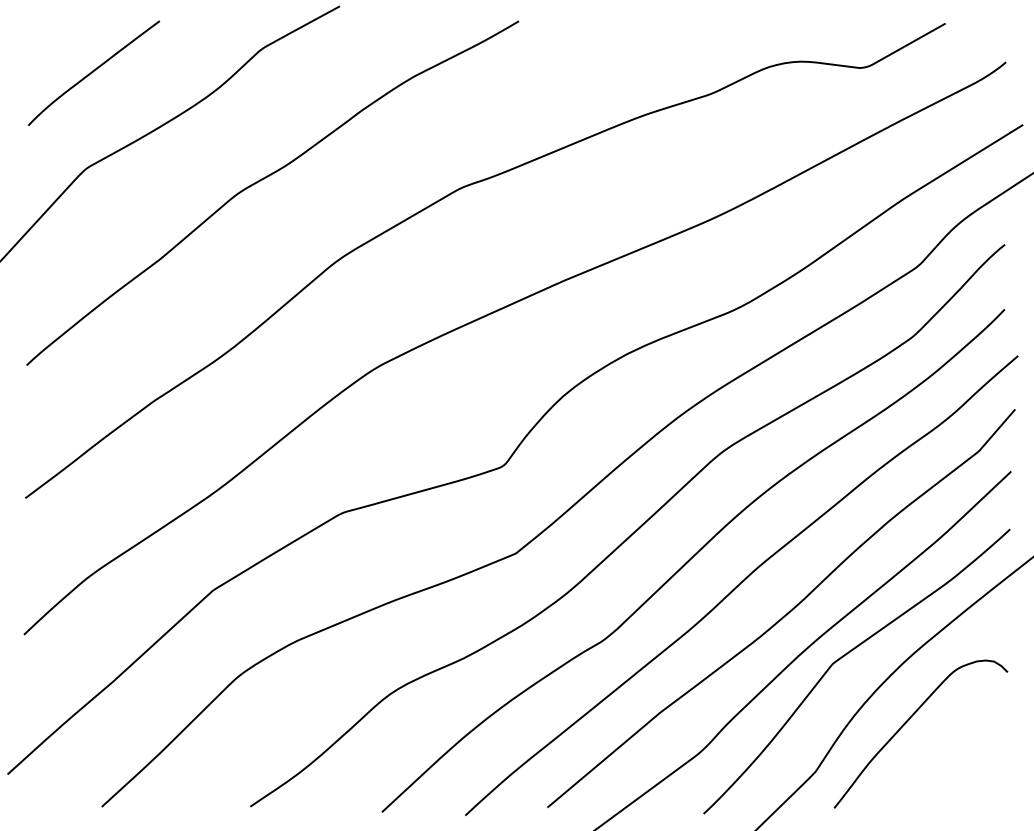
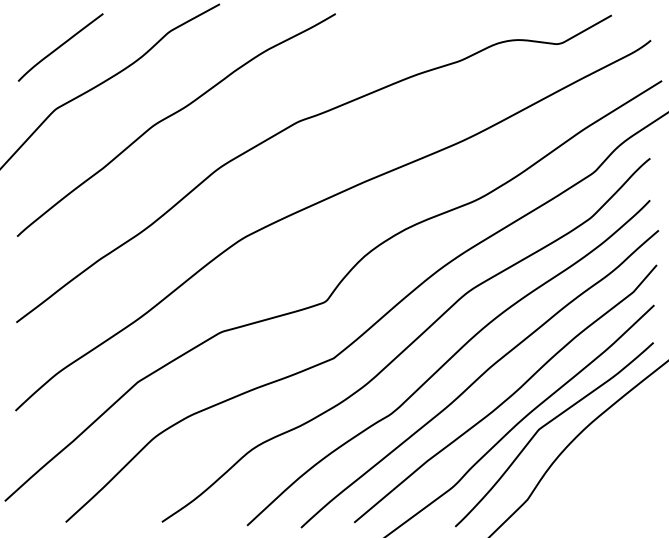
curve: (909, 720) -> (588, 466), removed

